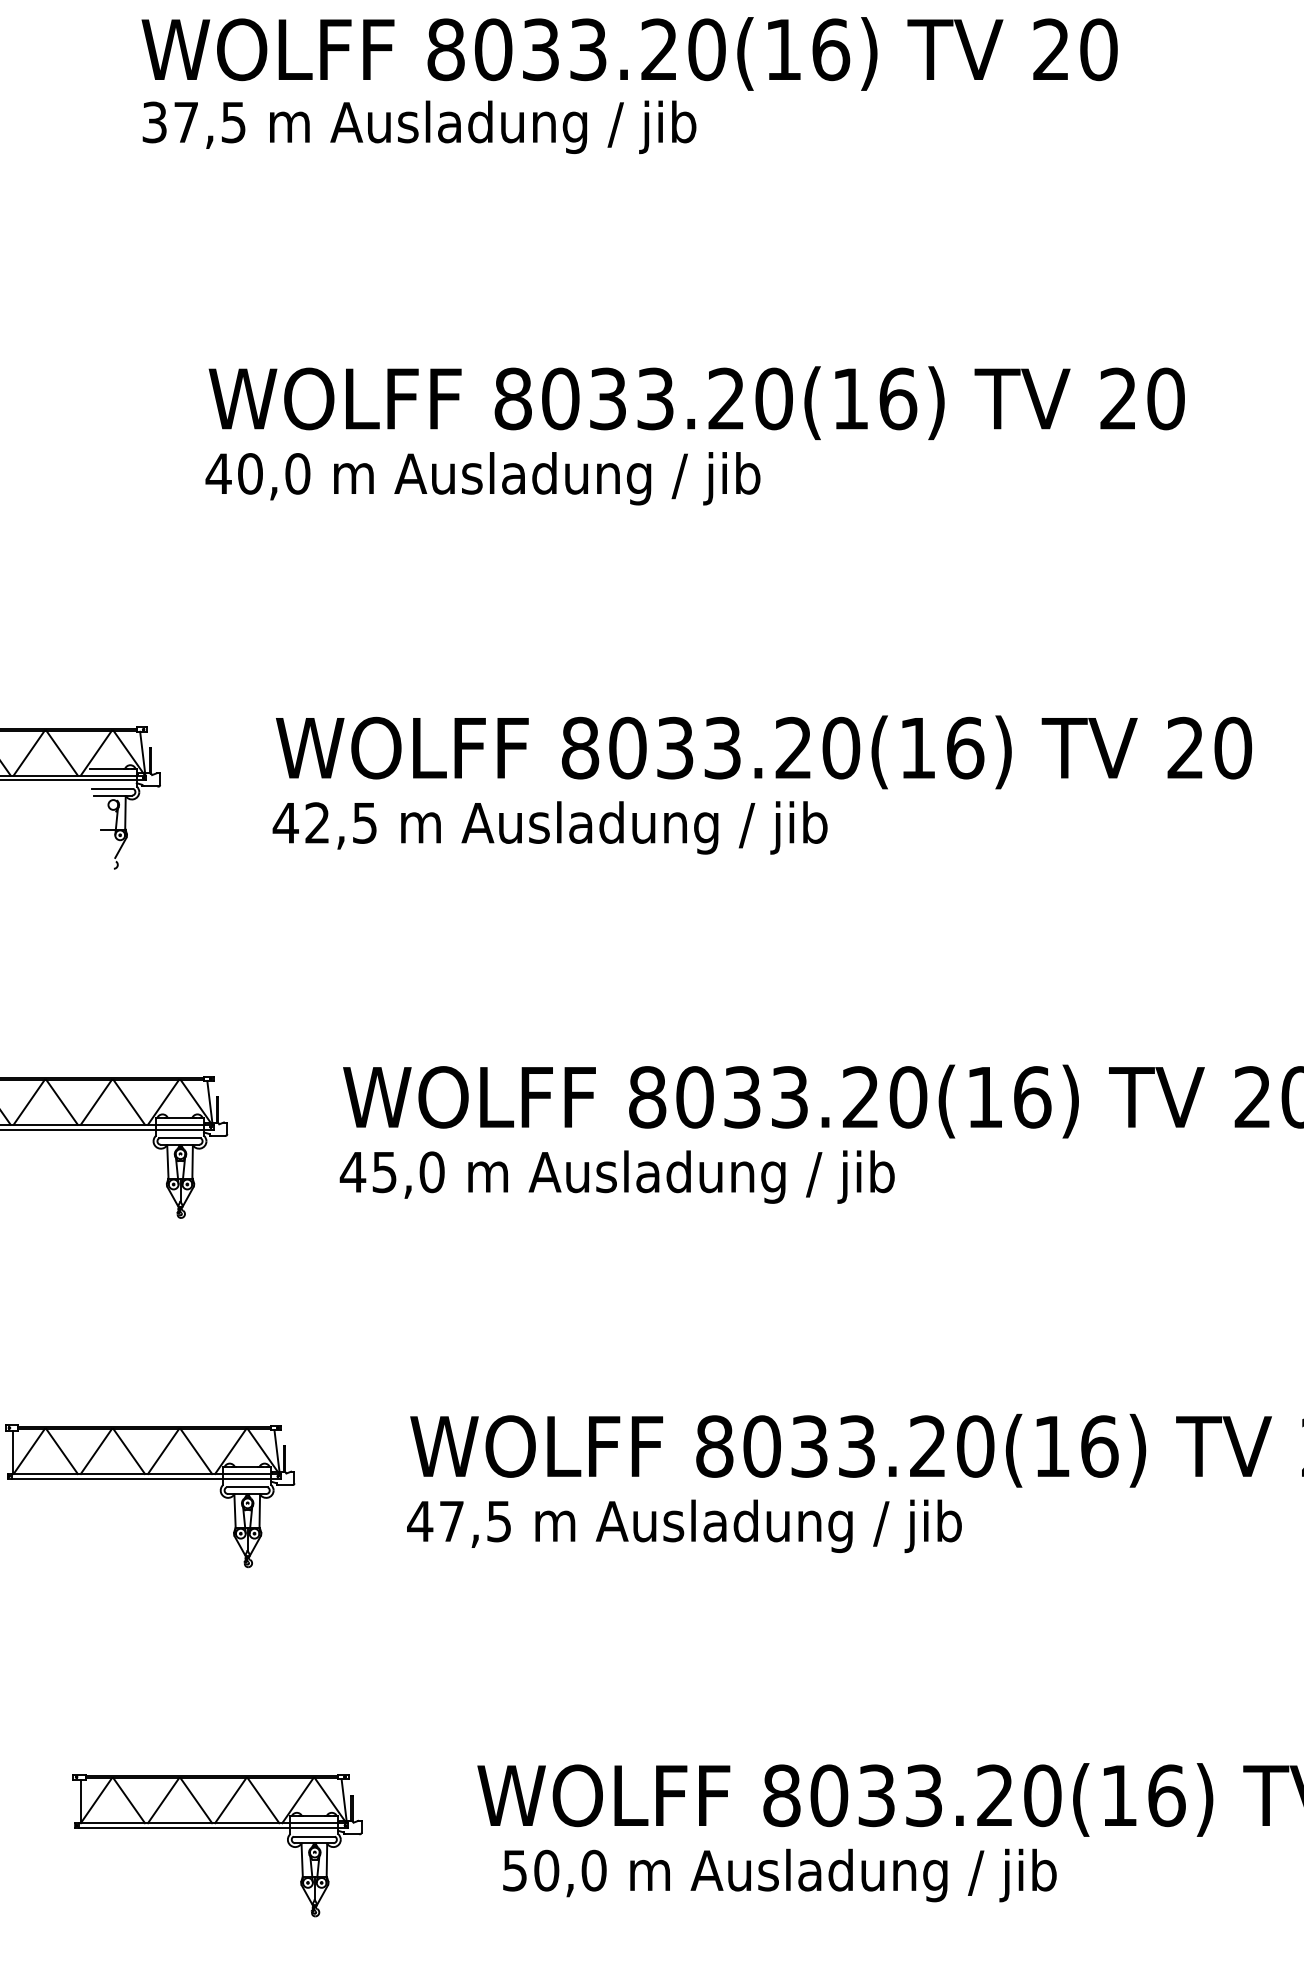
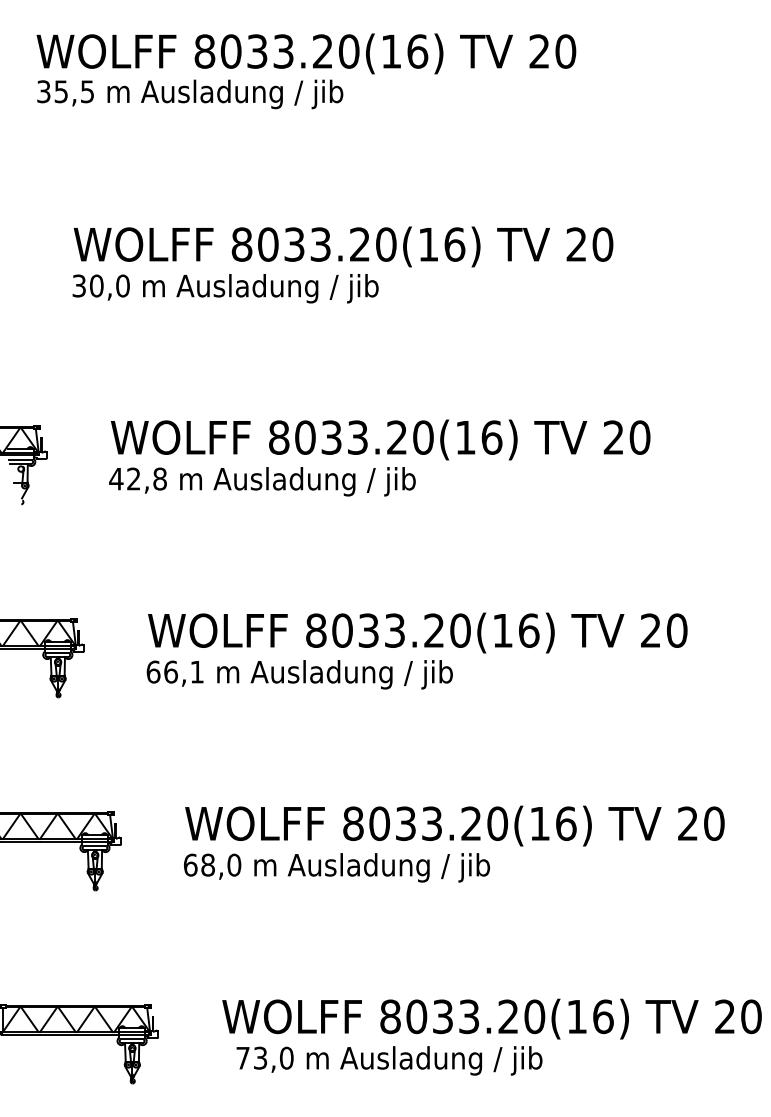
text: (184, 121) -> (60, 91), 37,5 -> 35,5
text: (219, 472) -> (79, 285), 40,0 -> 30,0
text: (363, 822) -> (159, 478), 42,5 -> 42,8
text: (392, 1171) -> (175, 671), 45,0 -> 66,1
text: (459, 1520) -> (212, 864), 47,5 -> 68,0
text: (530, 1869) -> (251, 1057), 50,0 -> 73,0

